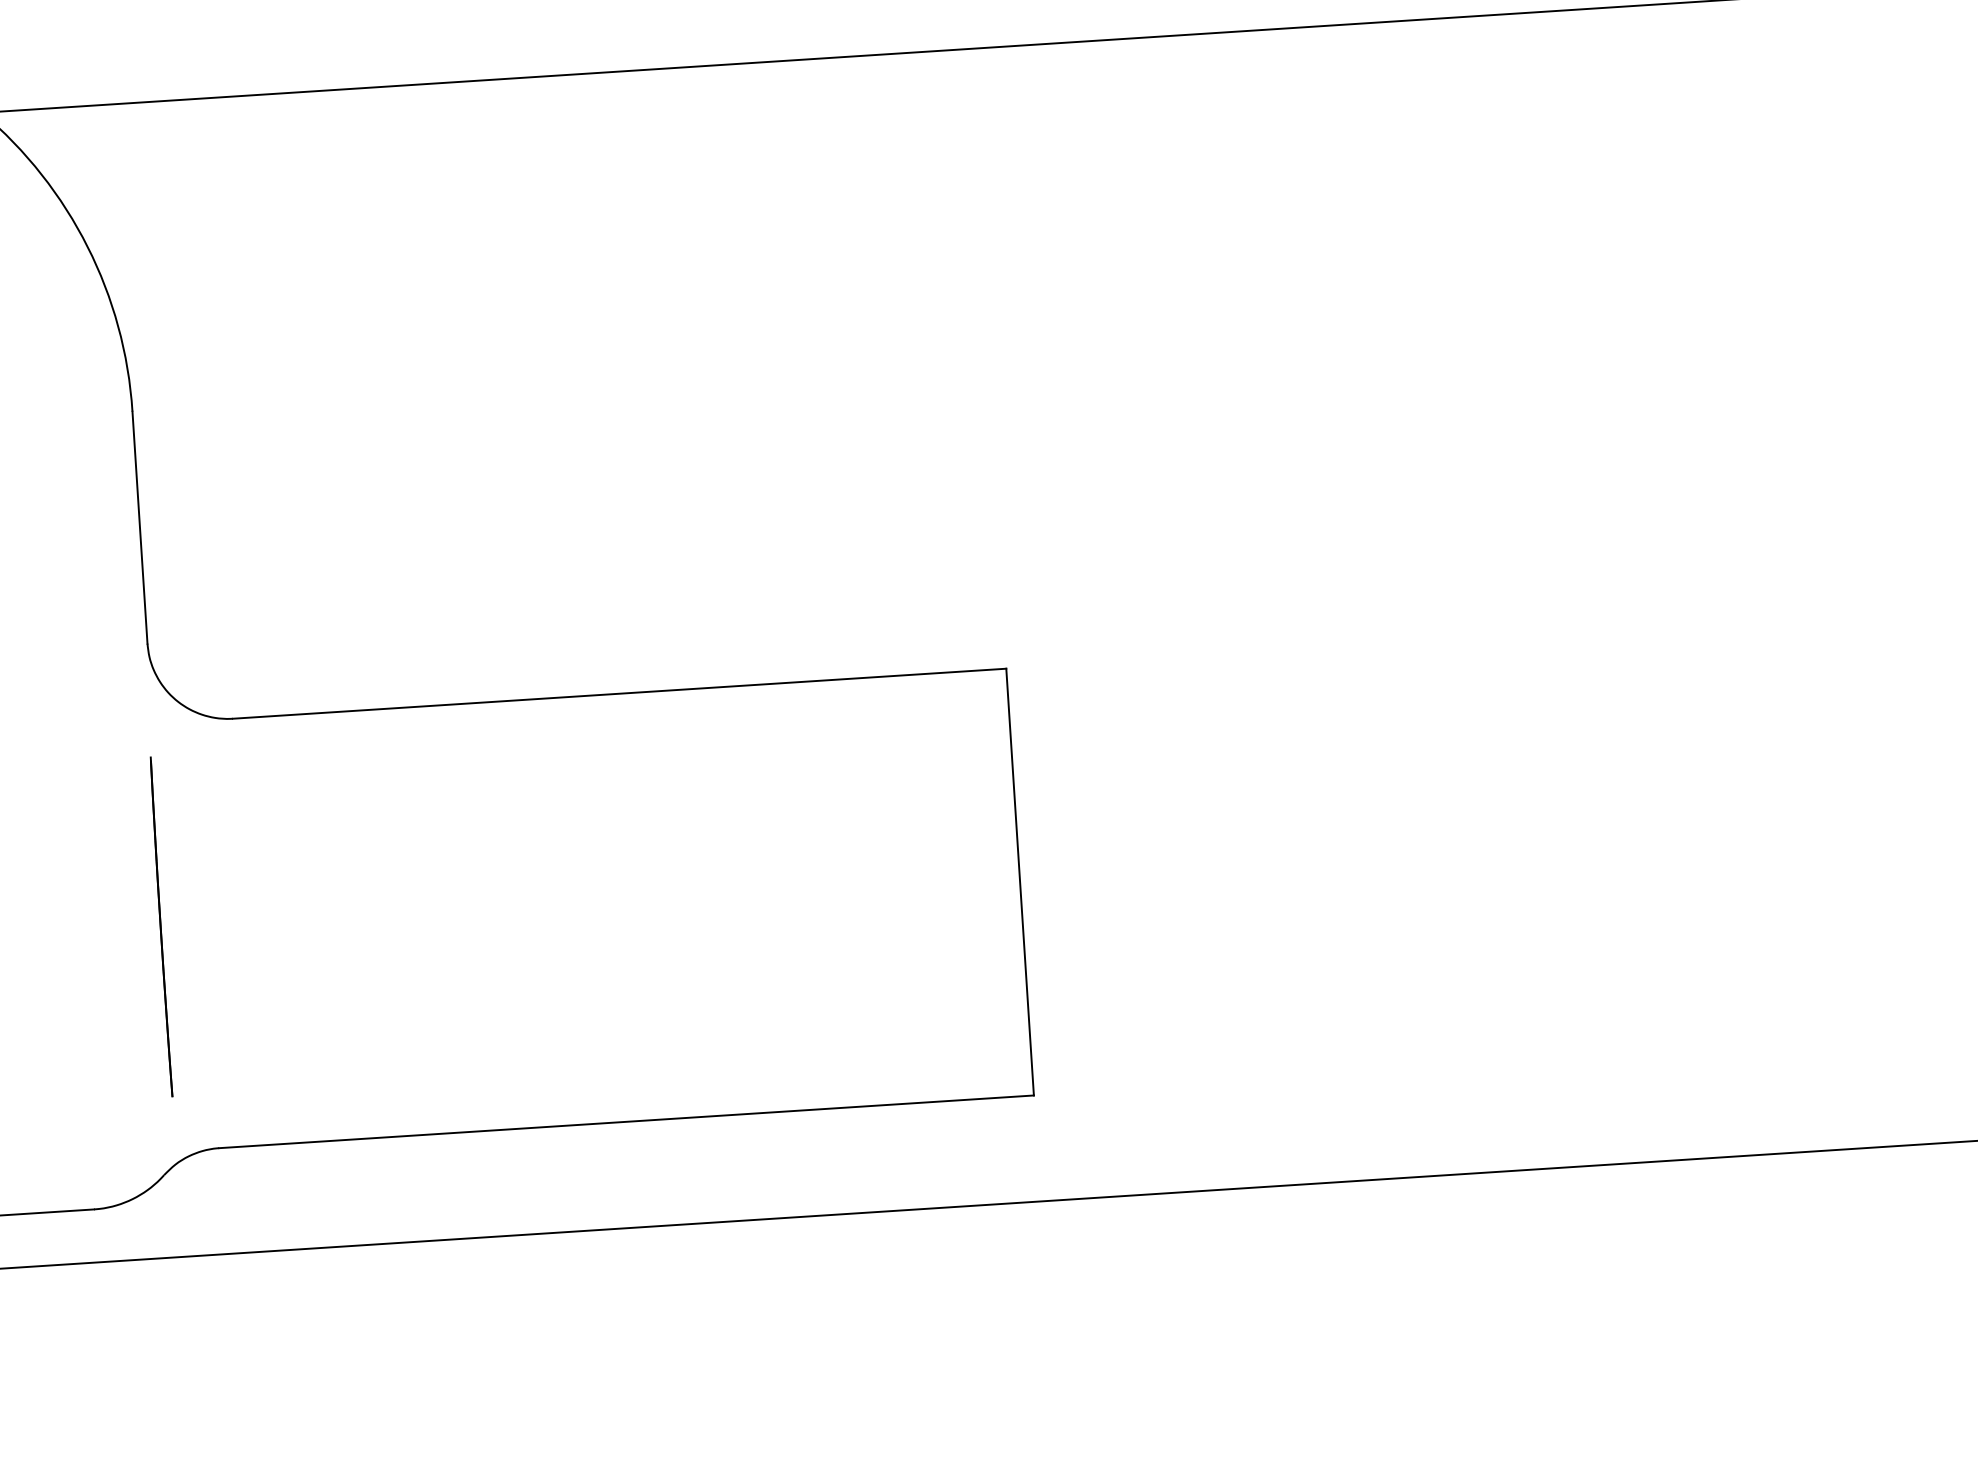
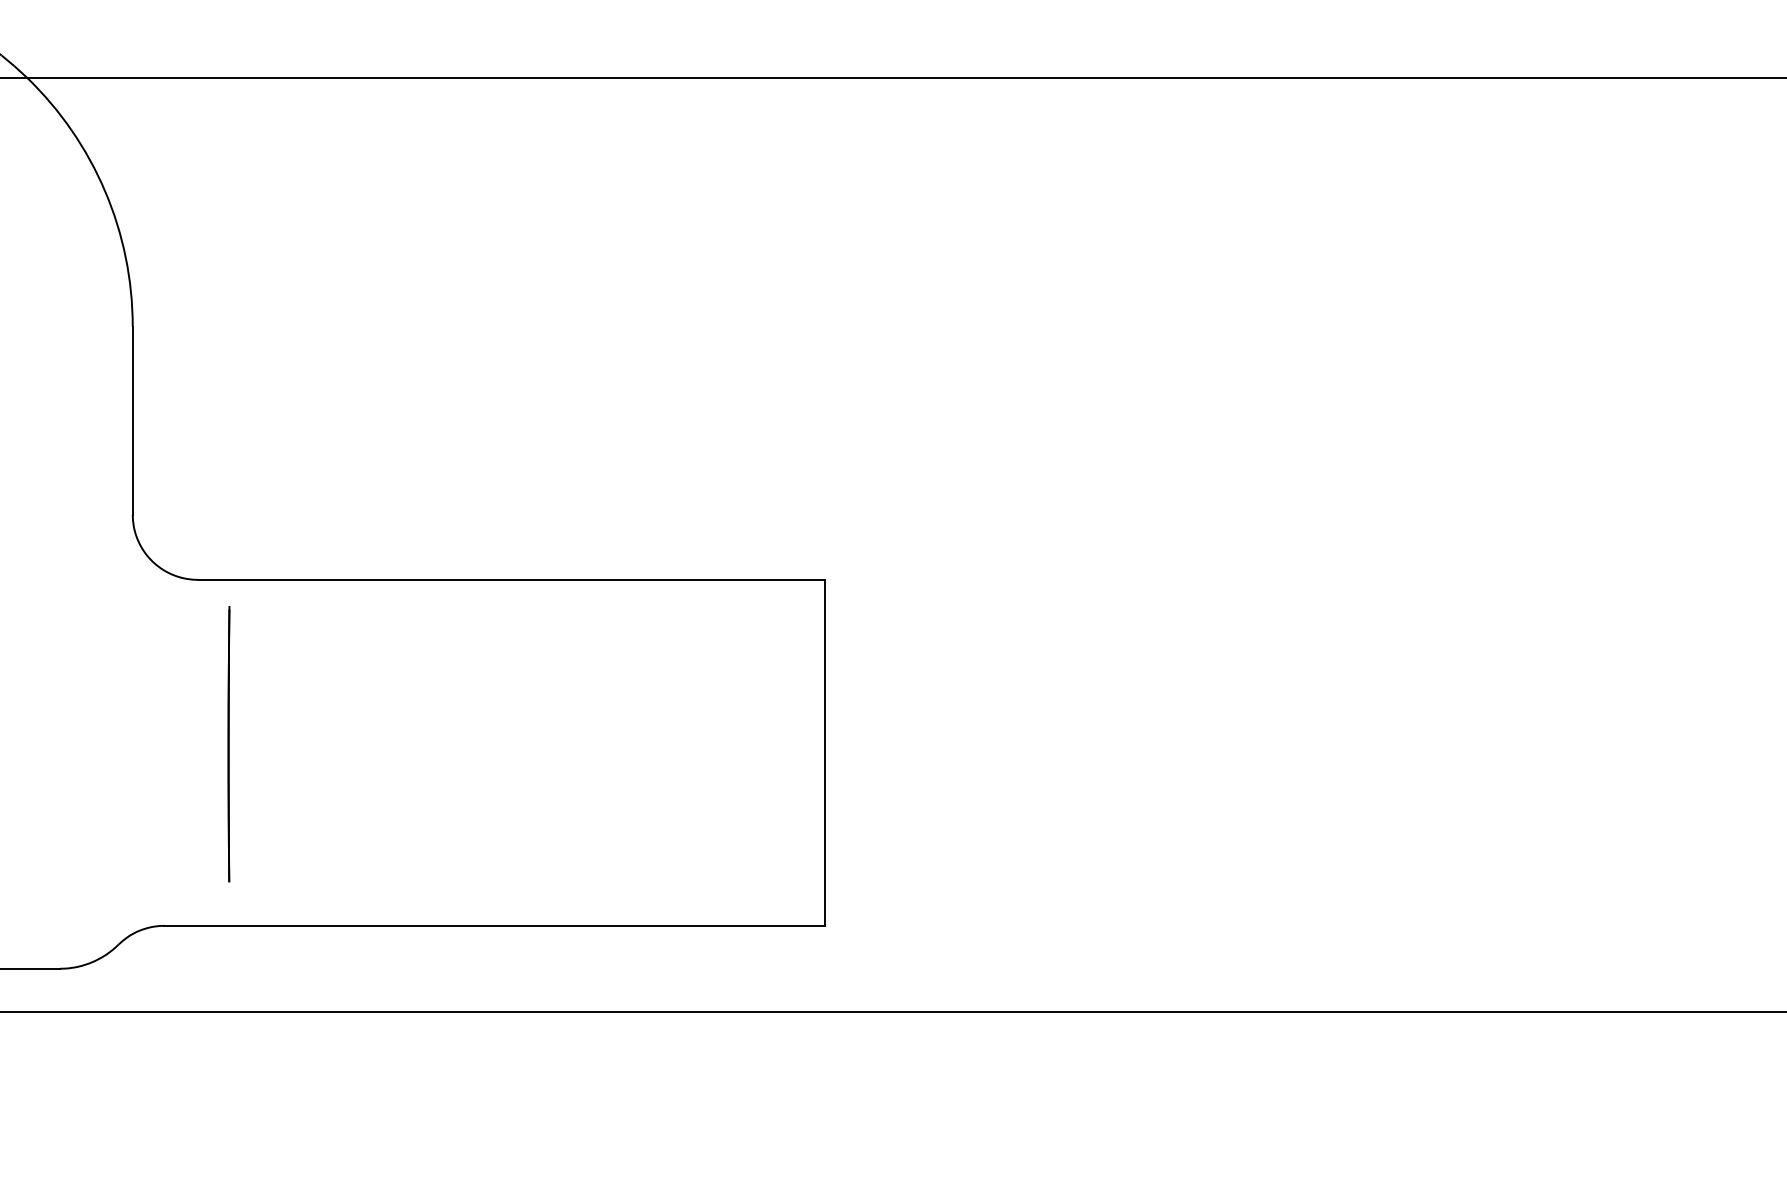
line: (160, 927) -> (228, 744), moved

